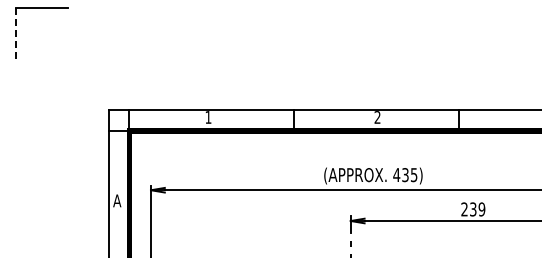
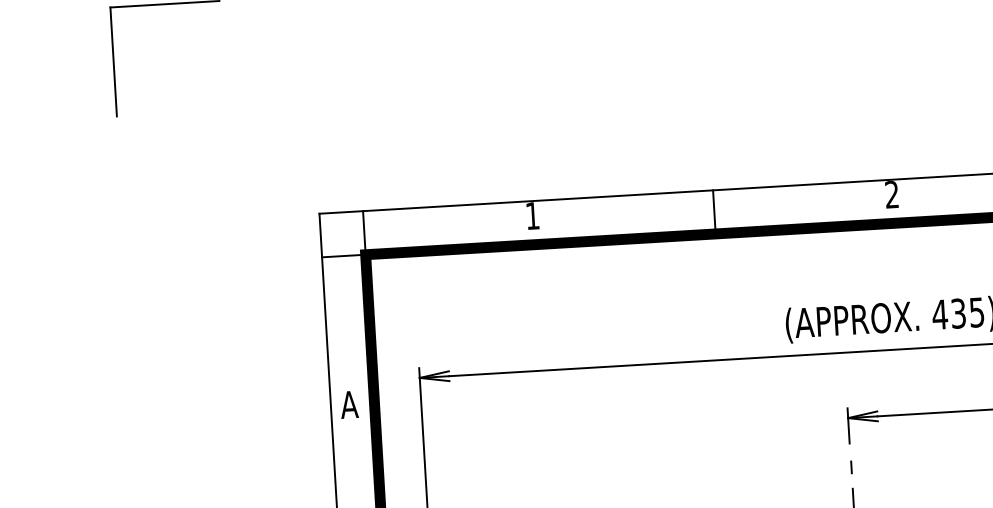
line: (16, 33) -> (114, 61), dashed -> solid

